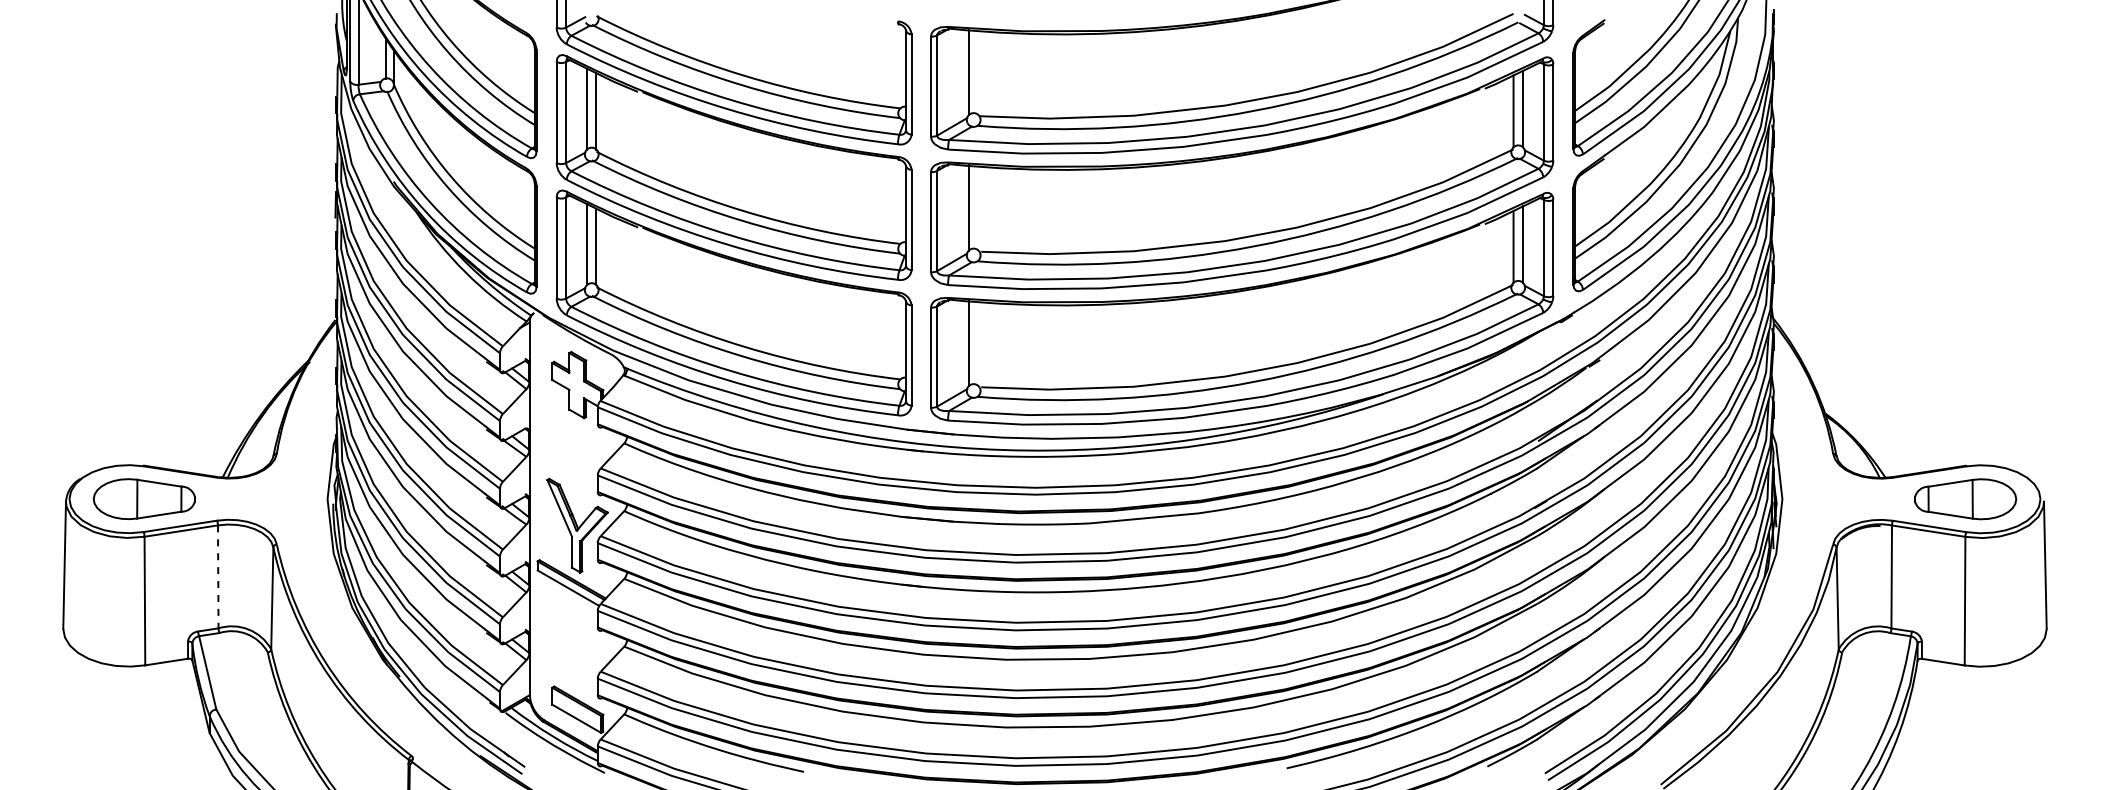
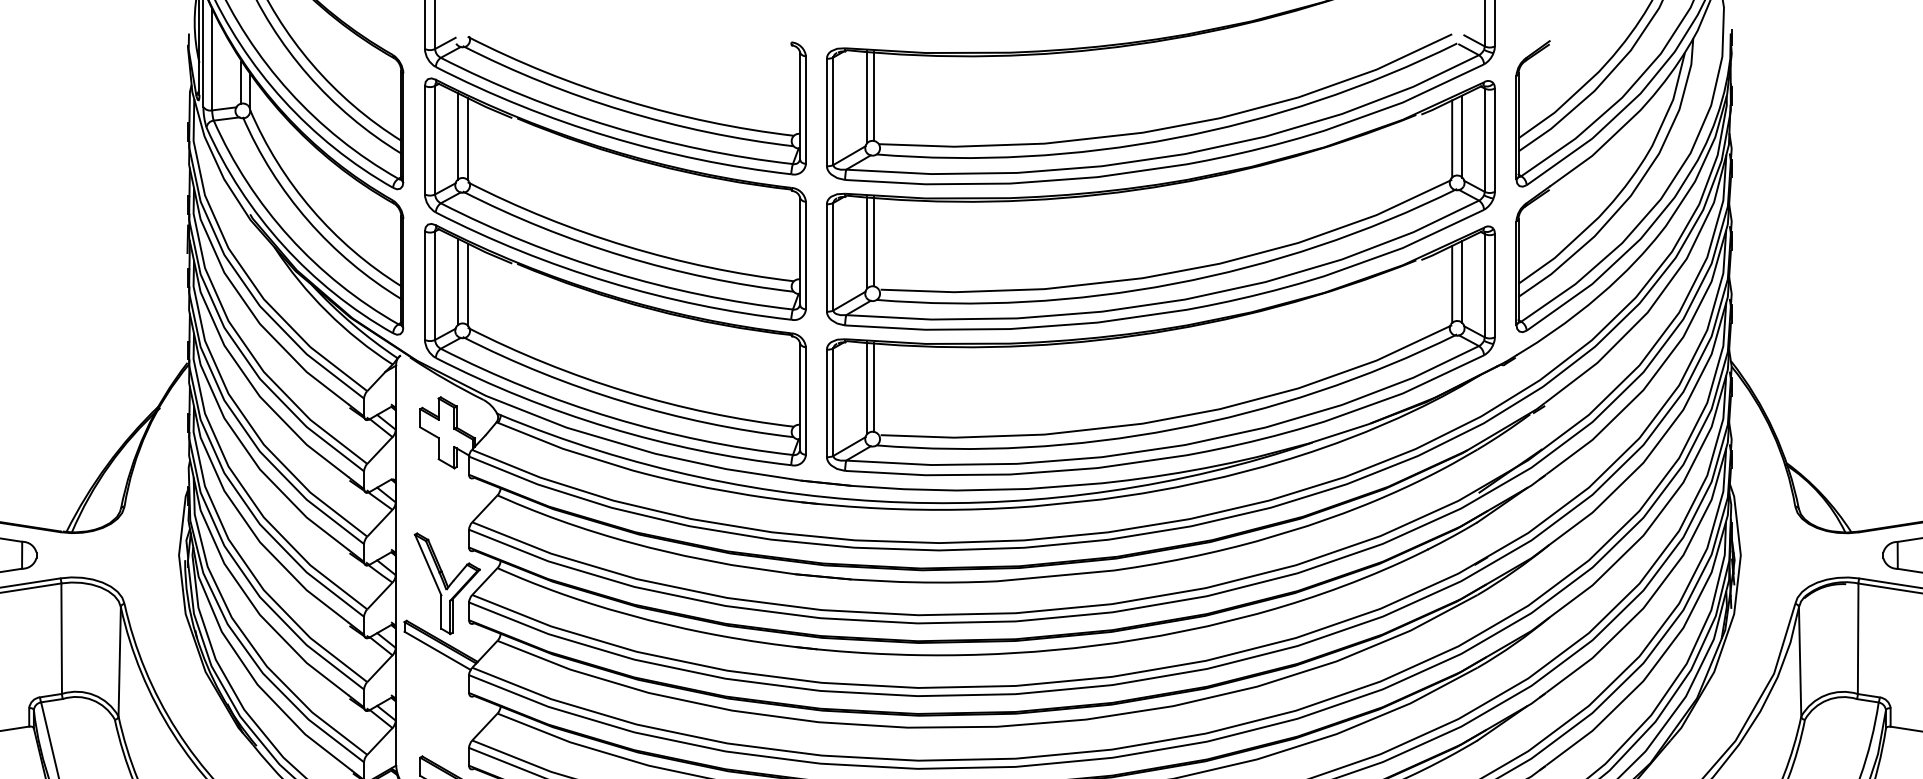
line: (974, 71) -> (873, 96), added
line: (974, 206) -> (873, 241), added
line: (974, 342) -> (873, 387), added
line: (218, 577) -> (61, 639), dashed -> solid

